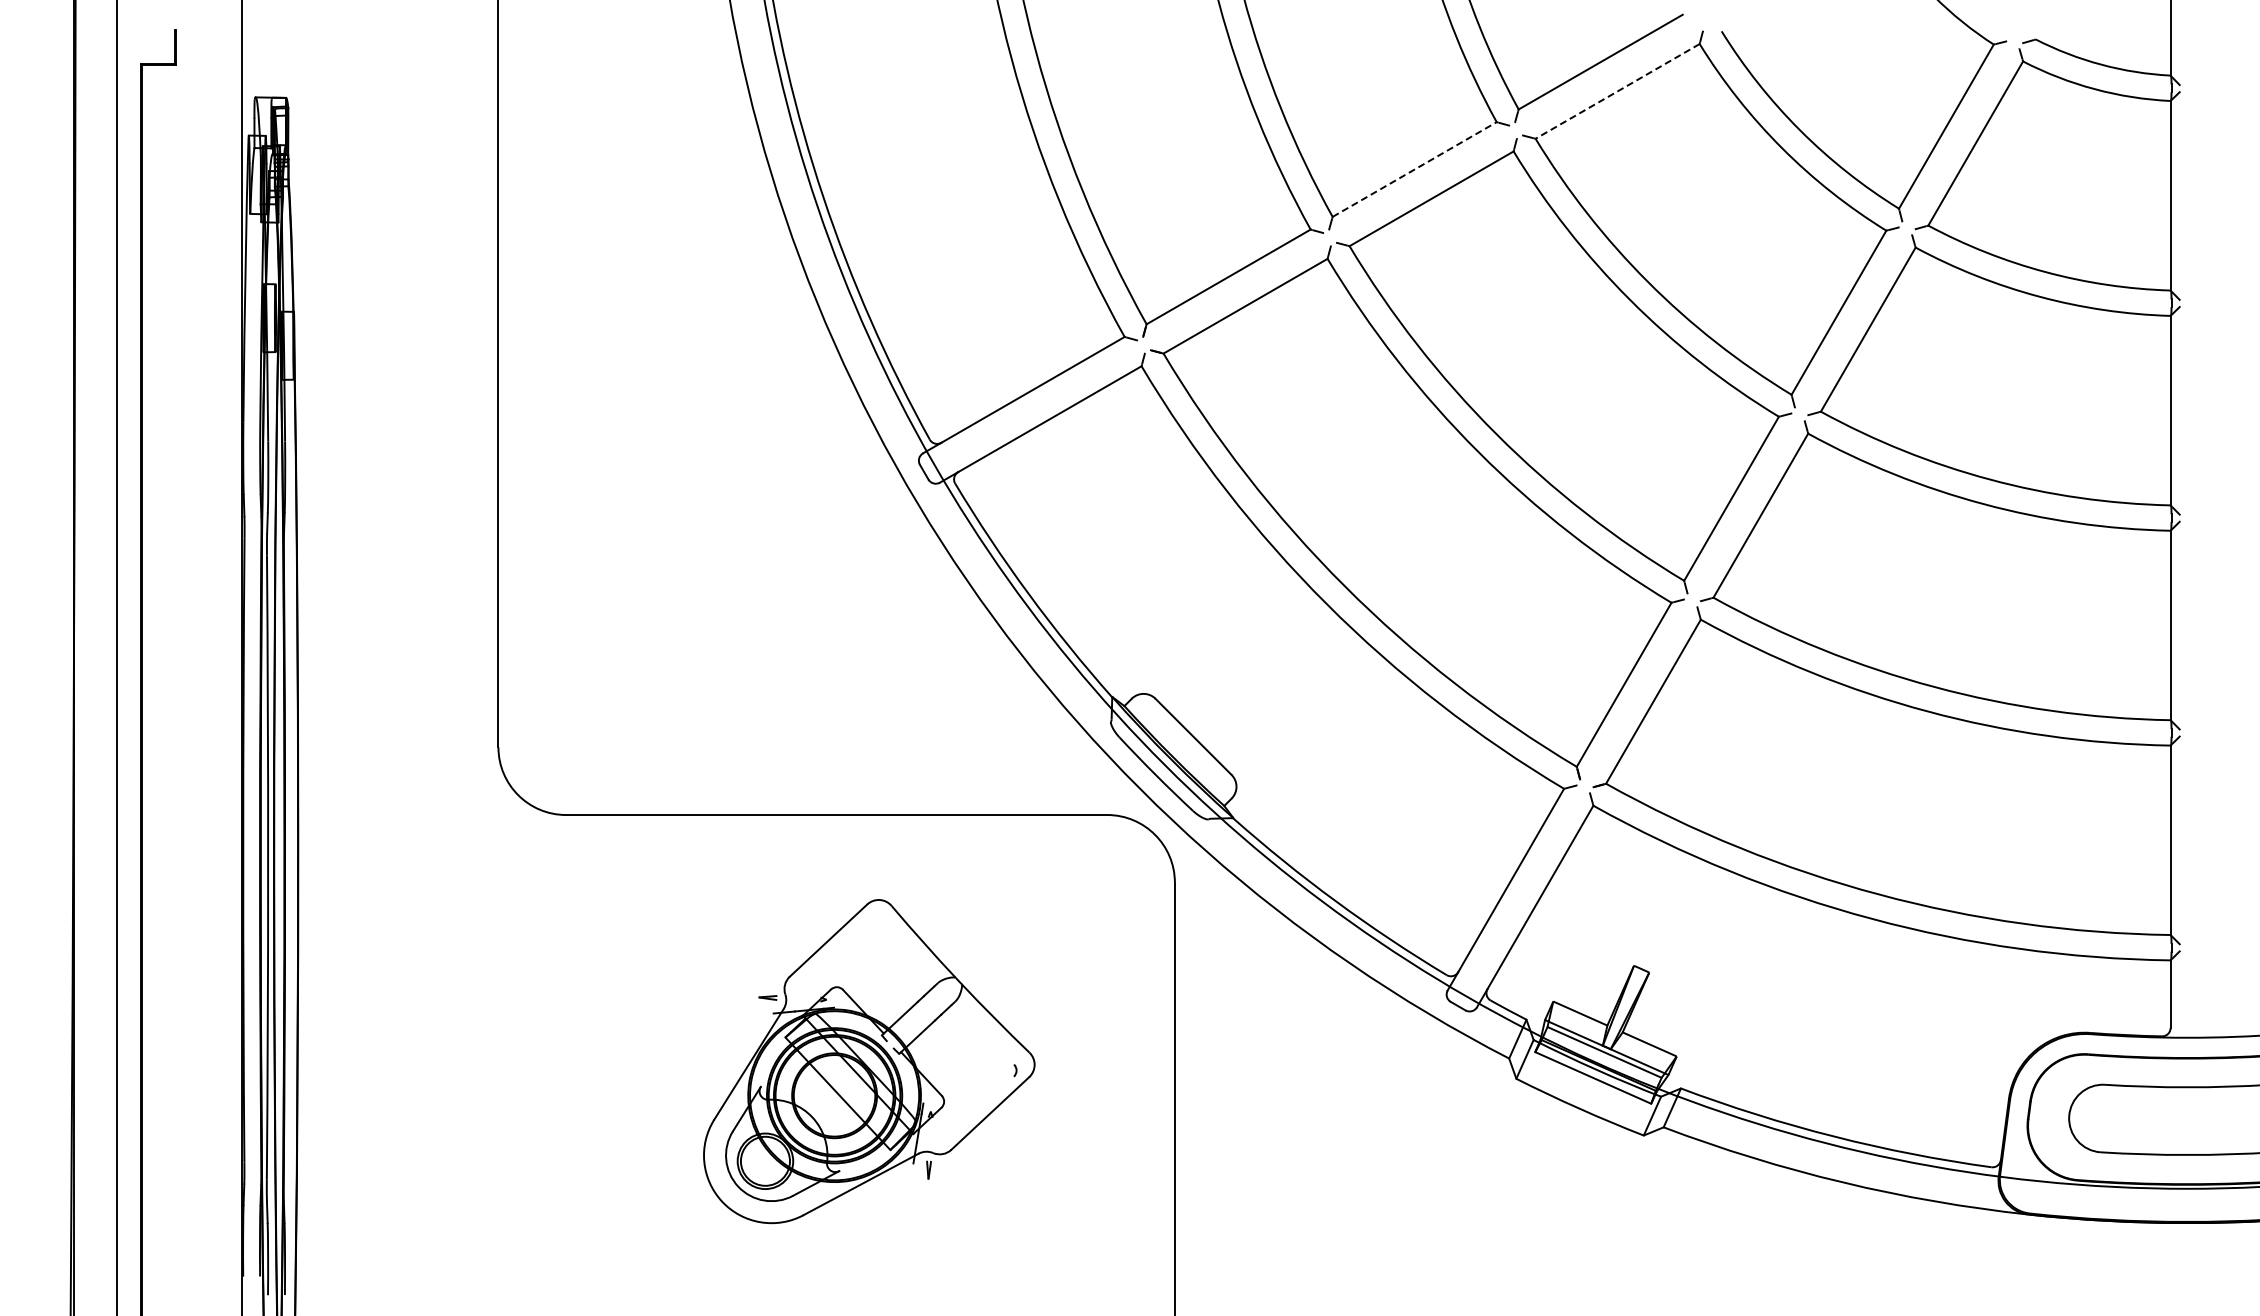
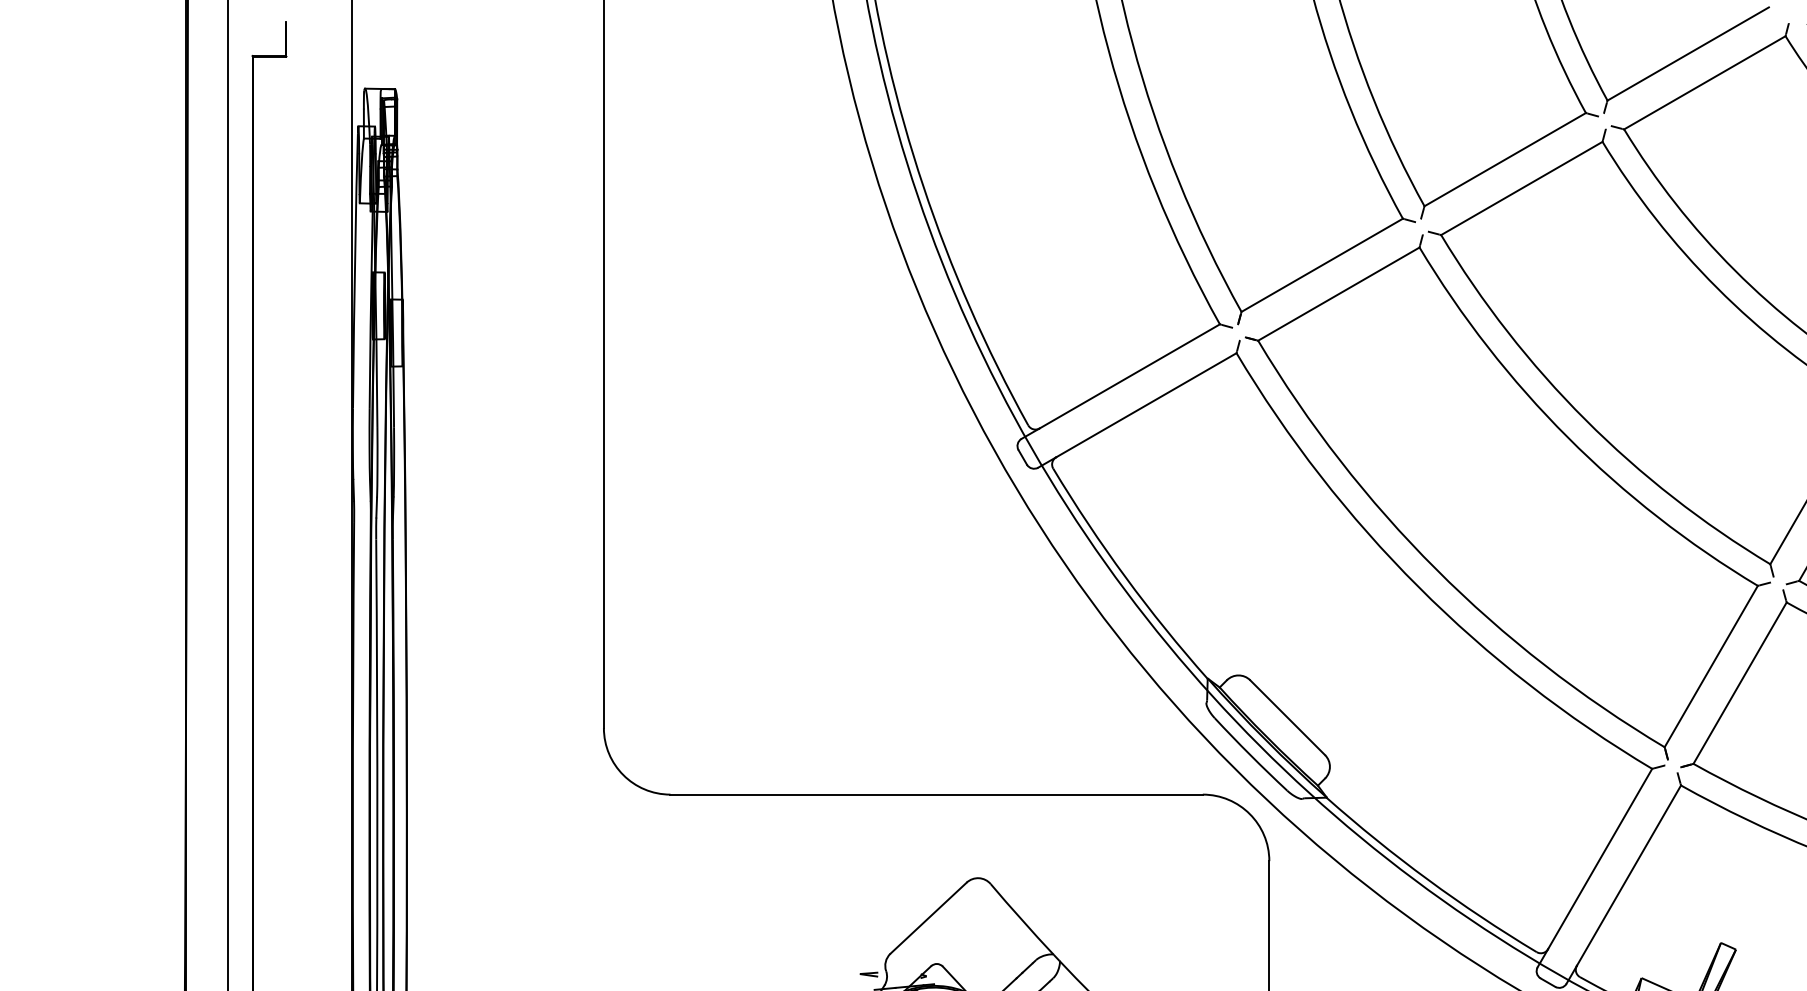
line: (1617, 91) -> (1704, 82), dashed -> solid
line: (1414, 169) -> (1505, 159), dashed -> solid

